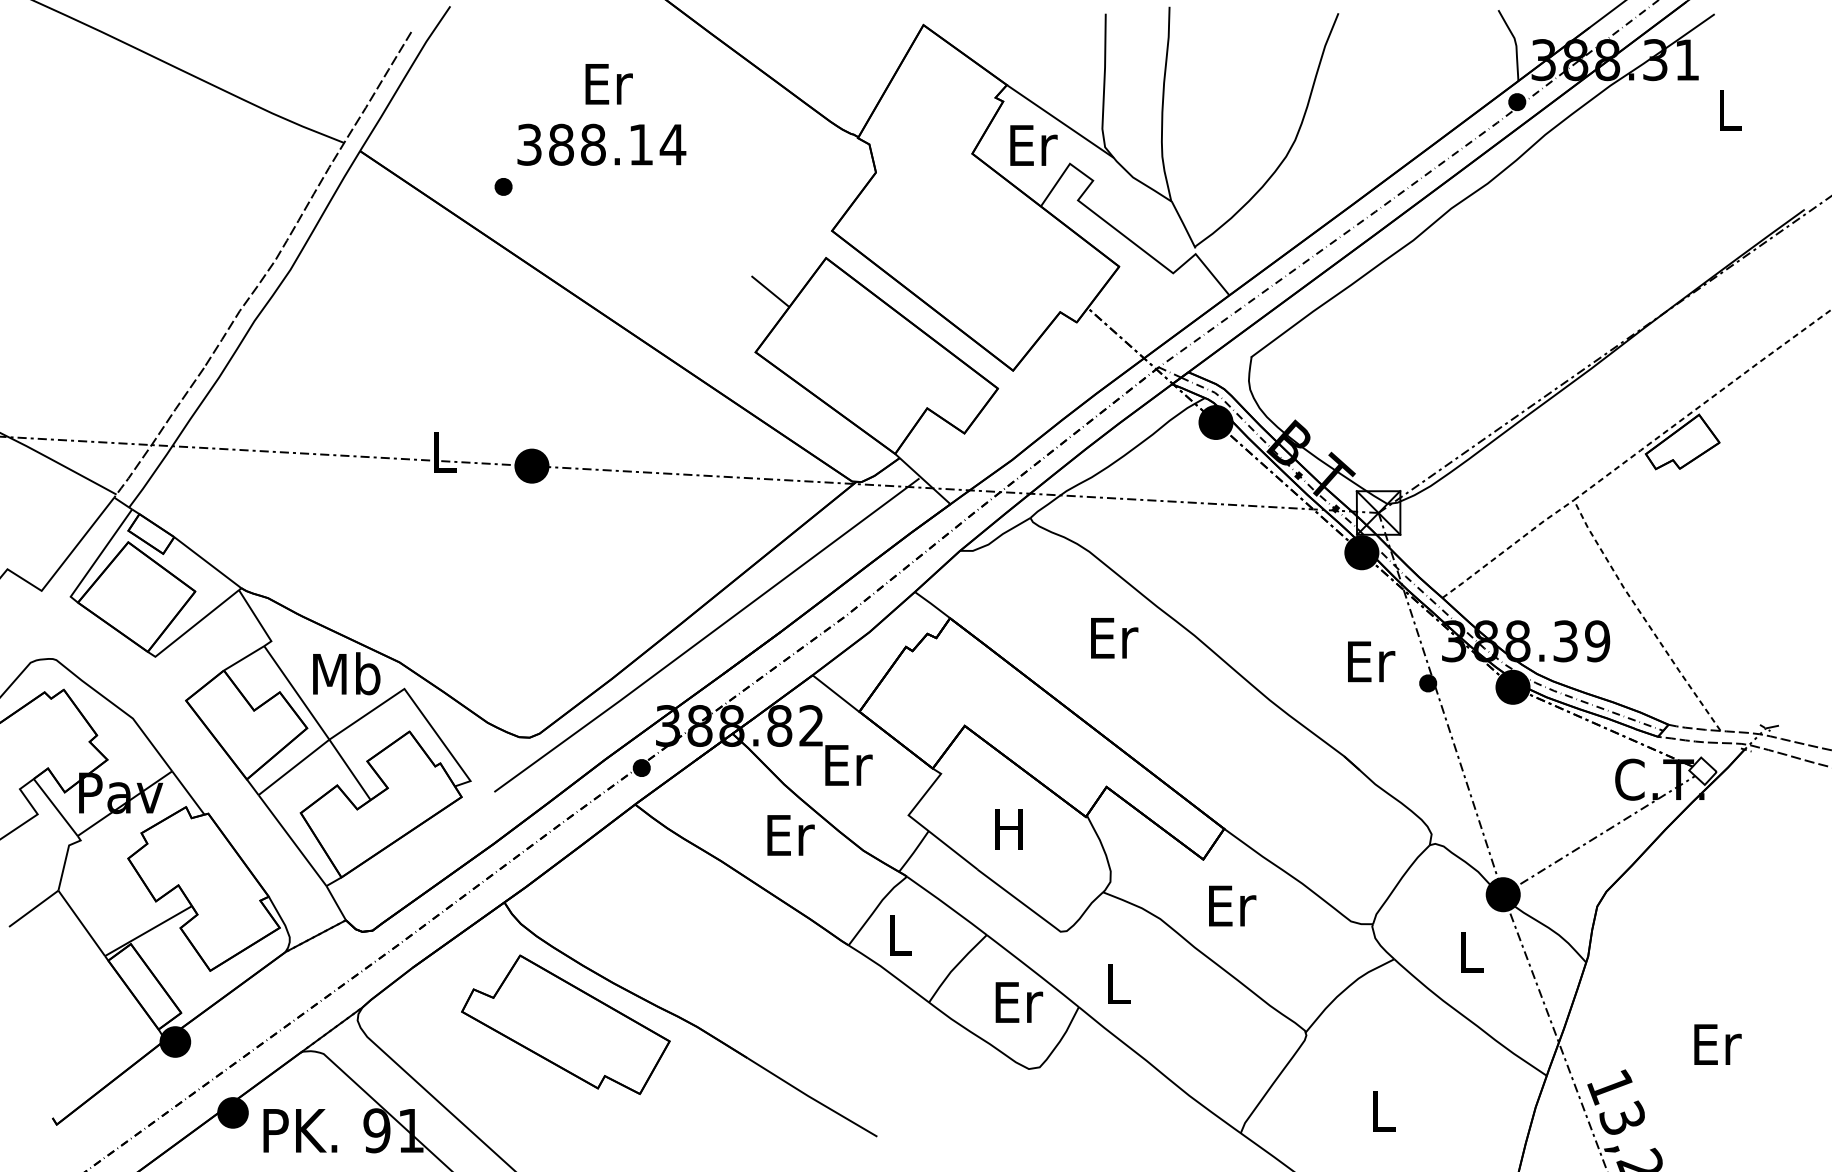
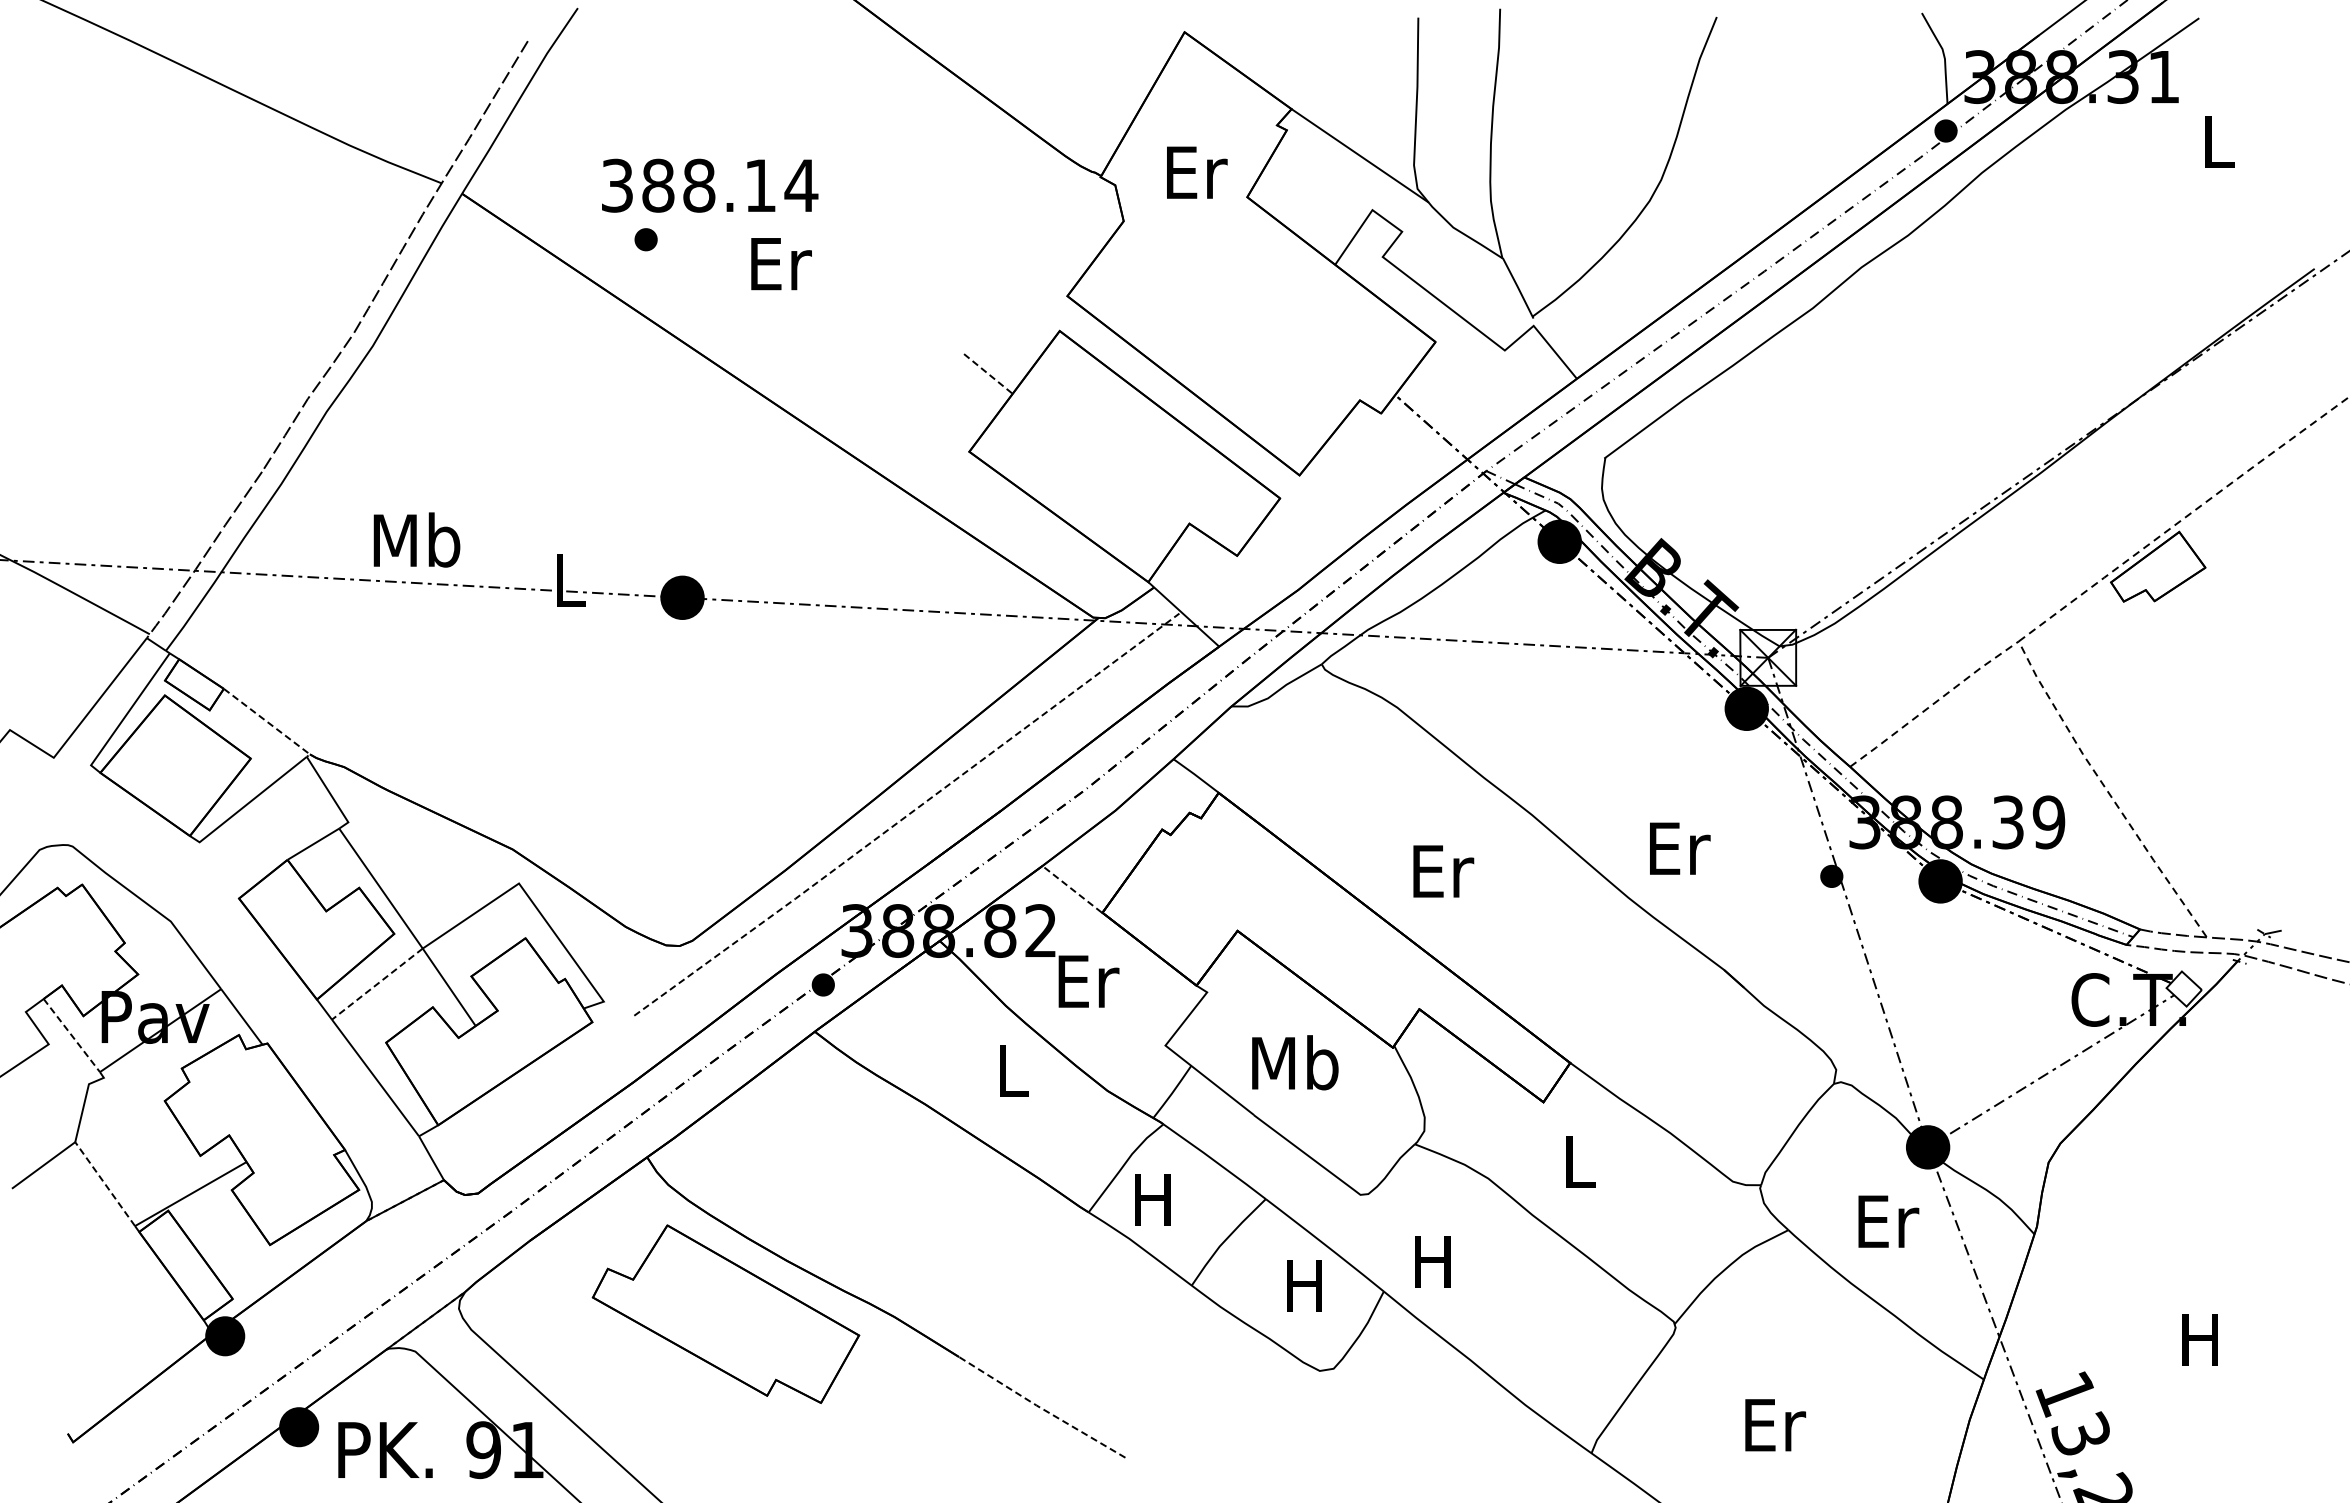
text: (609, 84) -> (781, 264), moved
text: (602, 144) -> (710, 185), moved
text: (1034, 145) -> (1197, 172), moved
line: (770, 292) -> (988, 374), solid -> dashed
line: (209, 564) -> (268, 723), solid -> dashed
line: (706, 636) -> (906, 816), solid -> dashed
text: (1114, 638) -> (1443, 871), moved
text: (1371, 661) -> (1680, 848), moved
text: (346, 673) -> (416, 539), moved
line: (836, 693) -> (1072, 889), solid -> dashed
line: (294, 767) -> (377, 984), solid -> dashed
line: (56, 807) -> (72, 1035), solid -> dashed
text: (1009, 828) -> (1295, 1062), H -> Mb
text: (790, 835) -> (1014, 1071), Er -> L
text: (1232, 905) -> (1580, 1161), Er -> L
line: (82, 923) -> (105, 1184), solid -> dashed
text: (898, 935) -> (1152, 1199), L -> H
text: (1472, 952) -> (1888, 1221), L -> Er
text: (1116, 983) -> (1432, 1261), L -> H
text: (1019, 1002) -> (1307, 1285), Er -> H
text: (1718, 1044) -> (2203, 1339), Er -> H
line: (811, 1098) -> (1040, 1408), solid -> dashed
text: (1384, 1111) -> (1775, 1425), L -> Er

